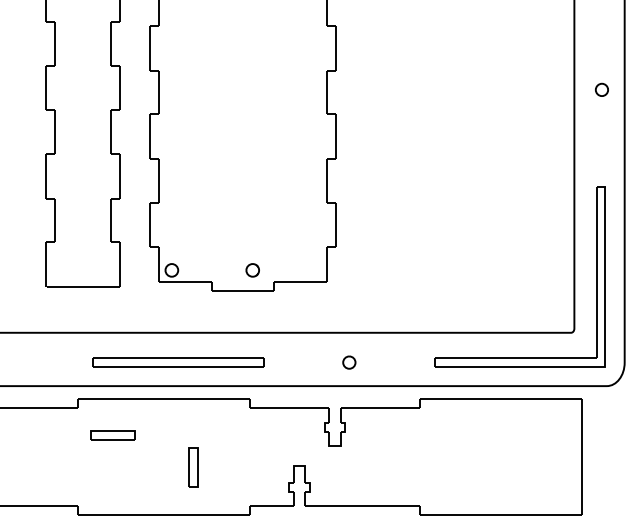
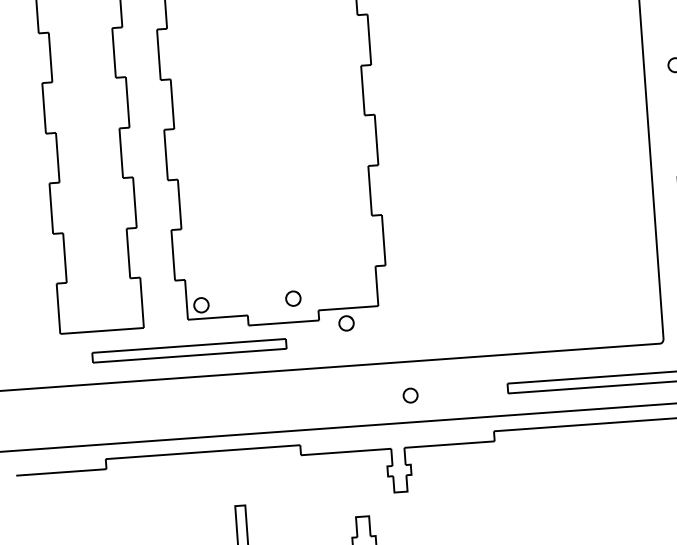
part: (297, 295) -> (346, 323), added
part: (178, 362) -> (189, 350), moved
part: (112, 435) -> (147, 497), removed

